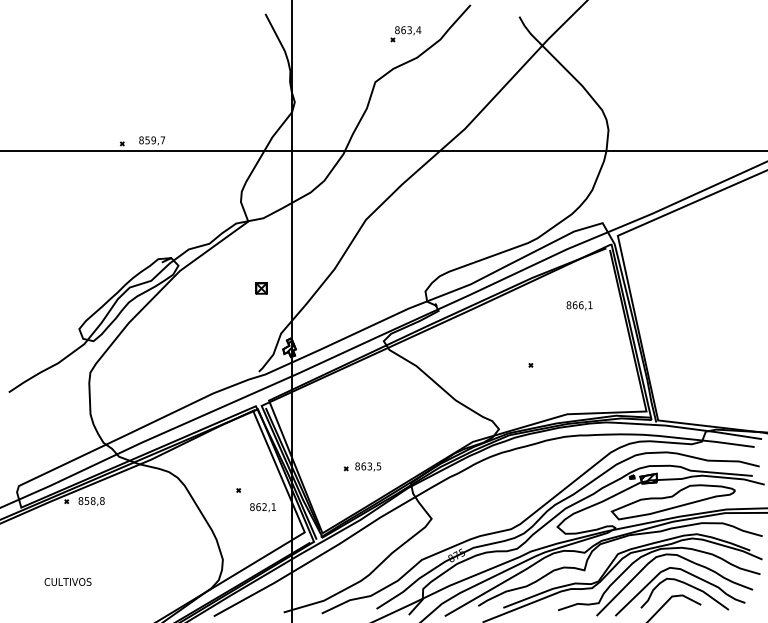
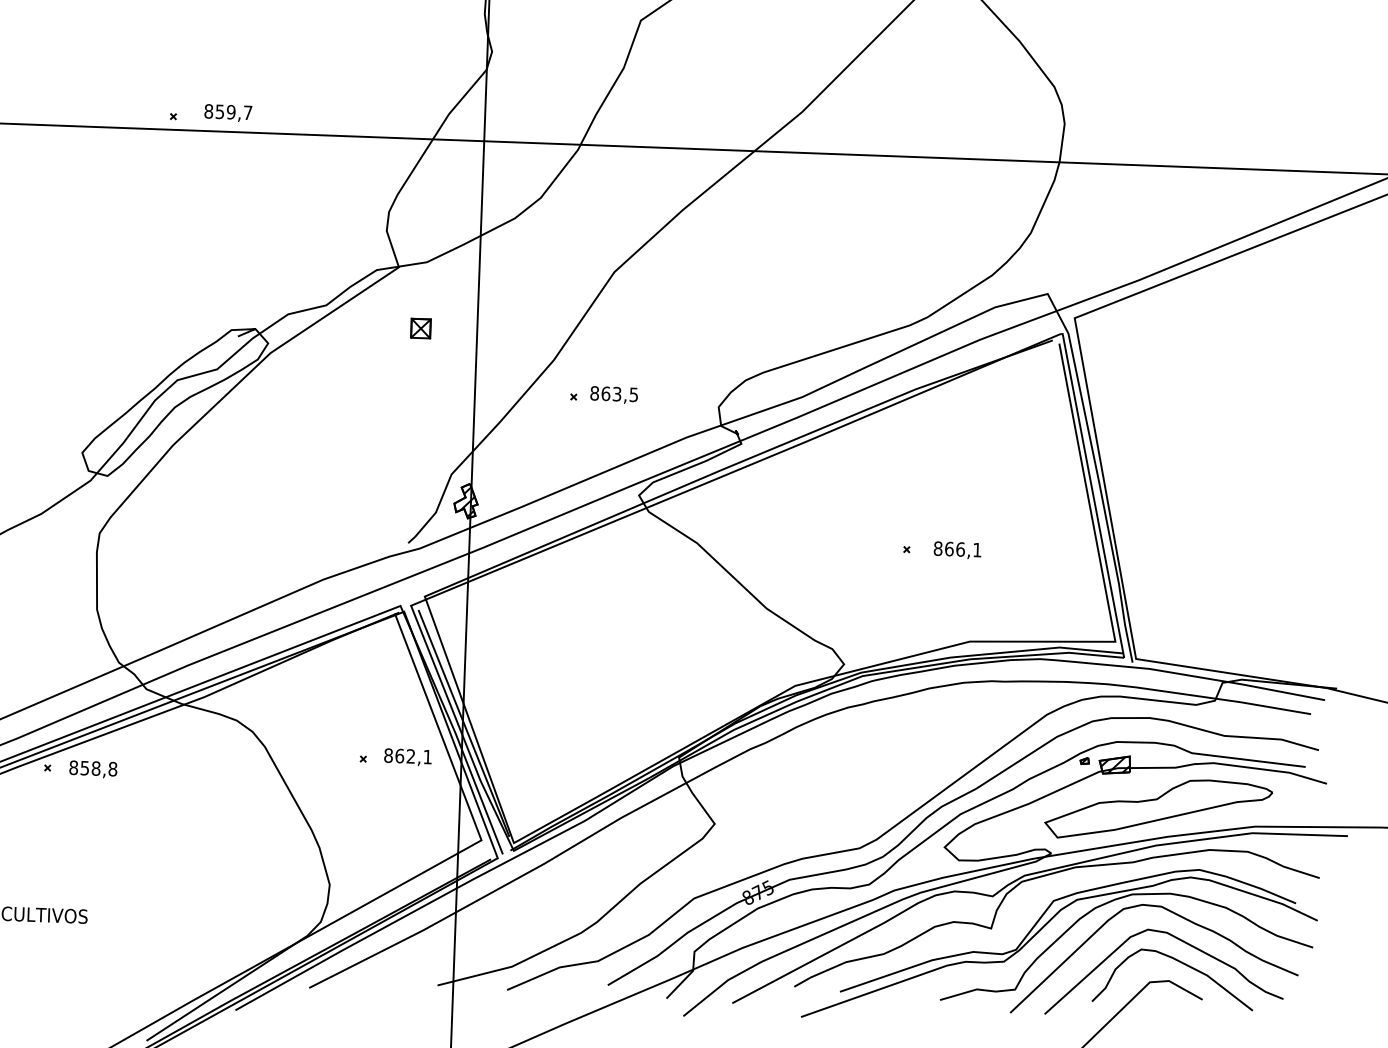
part: (261, 288) -> (420, 328), moved
text: (579, 305) -> (957, 549), moved
part: (362, 466) -> (603, 393), moved
text: (262, 507) -> (407, 757), moved

